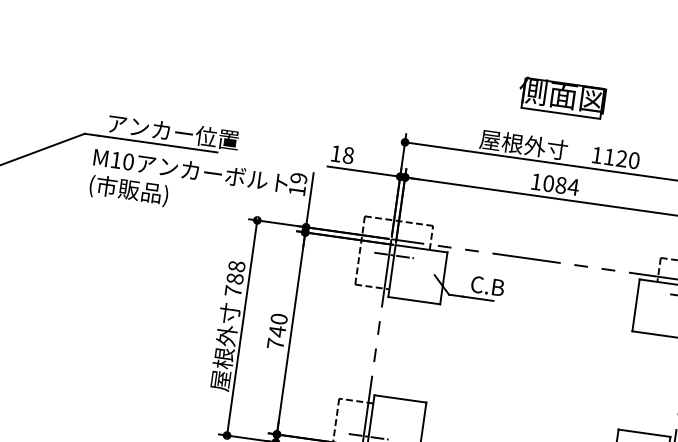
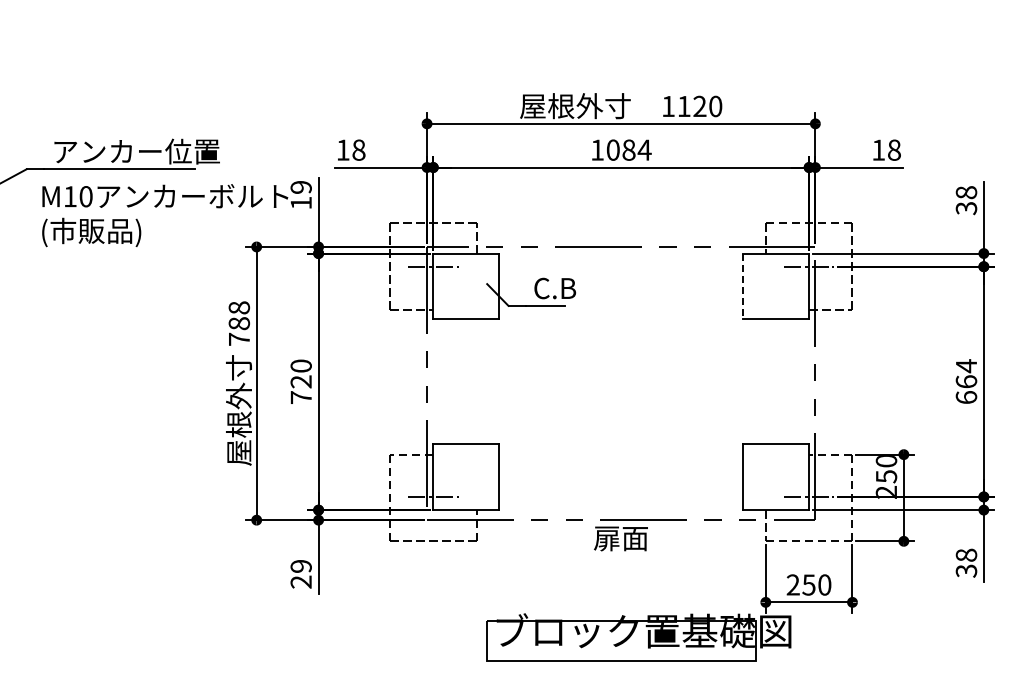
part: (561, 97) -> (614, 40), removed
line: (636, 305) -> (743, 286), solid -> dashed
text: (276, 331) -> (300, 381), 740 -> 720

